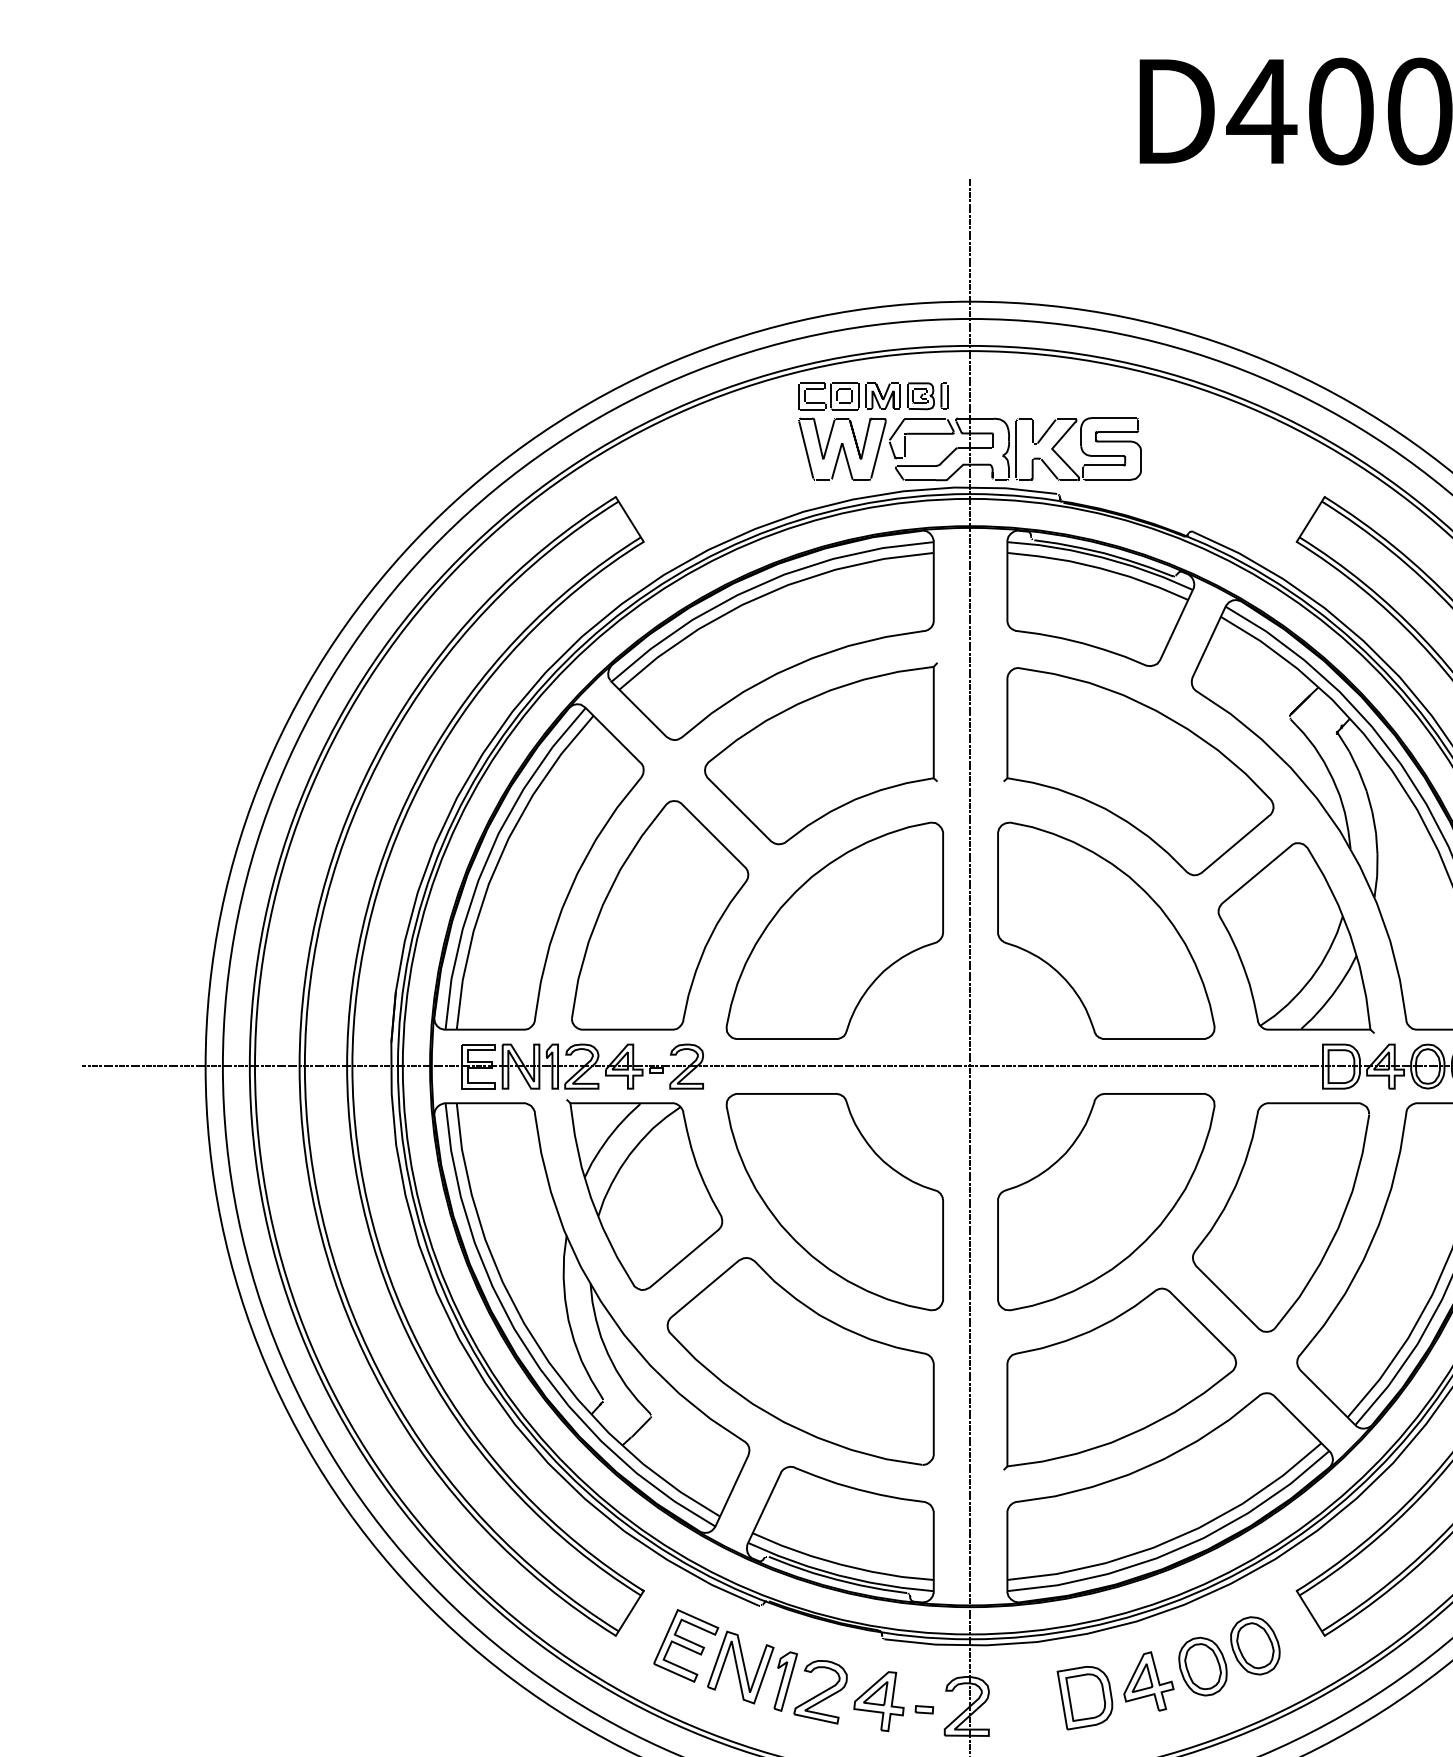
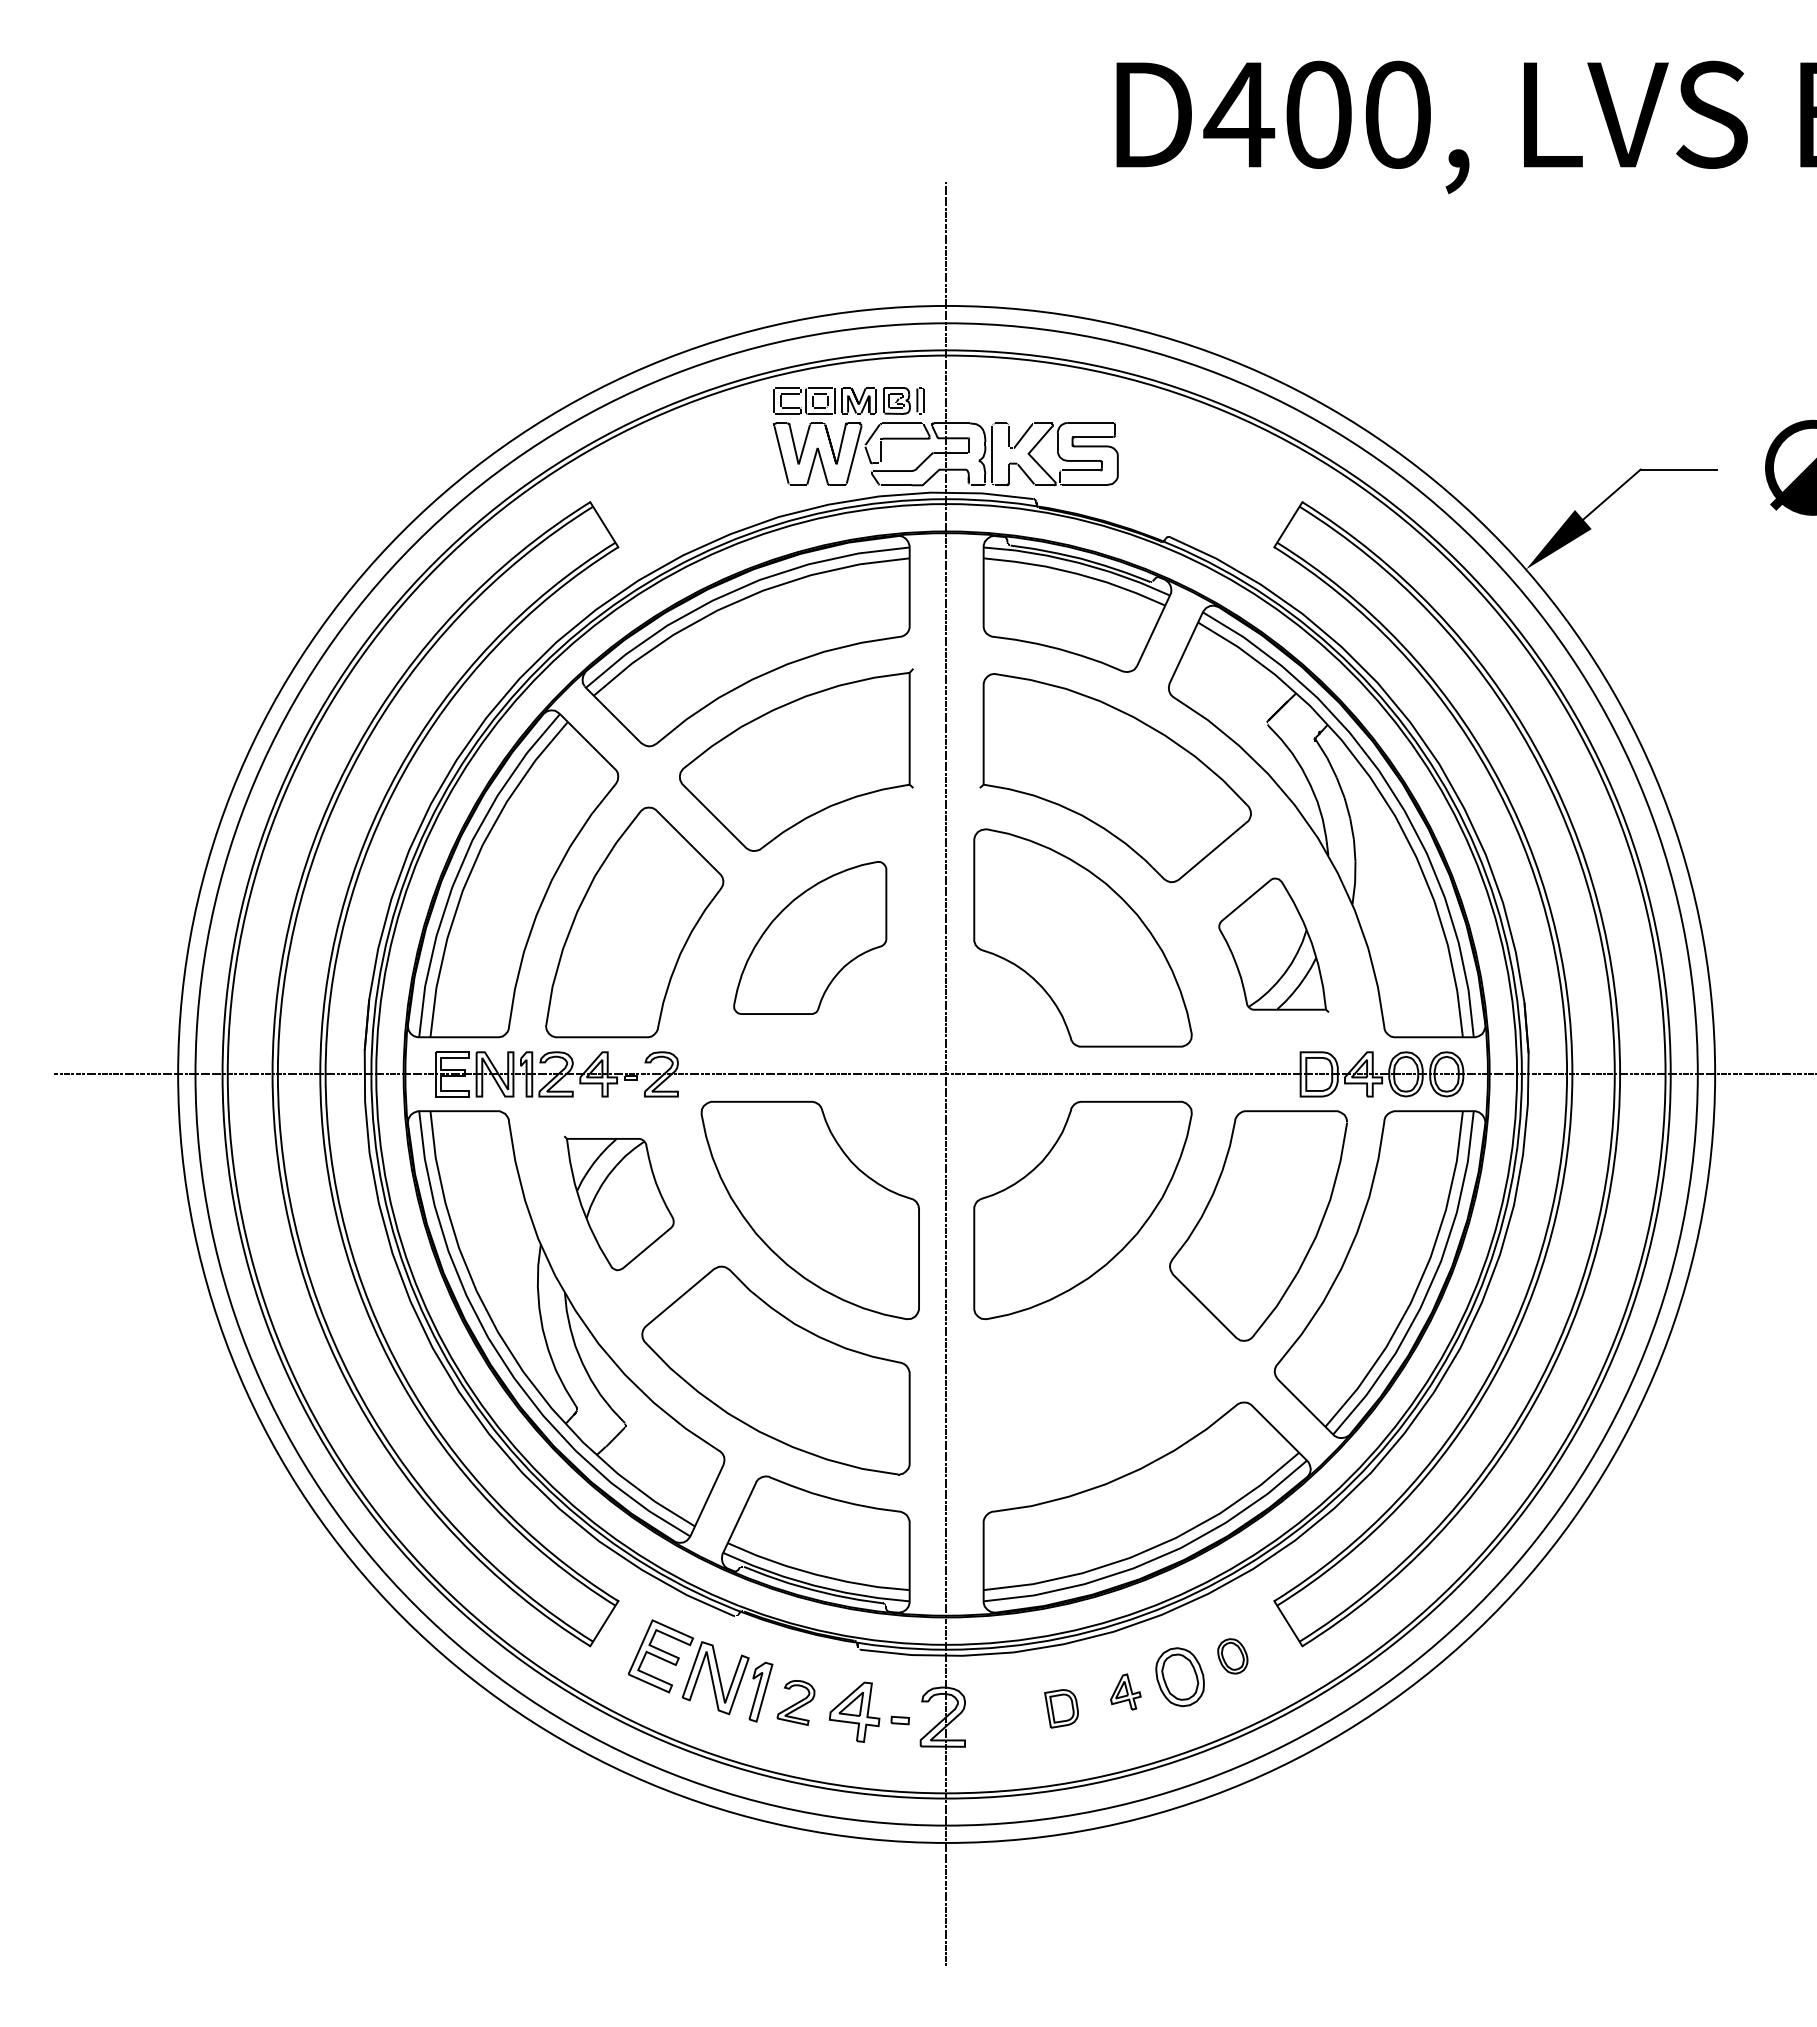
part: (834, 930) -> (809, 937), size x0.7
part: (1295, 938) -> (1273, 945), size x0.7
part: (643, 1195) -> (618, 1203), size x0.7
part: (1119, 1379) -> (1096, 1388), removed
part: (1255, 1646) -> (1232, 1656), size x0.6
part: (1148, 1680) -> (1125, 1691), size x0.6
part: (820, 1691) -> (795, 1702), size x0.7
part: (1084, 1697) -> (1061, 1708), size x0.6

